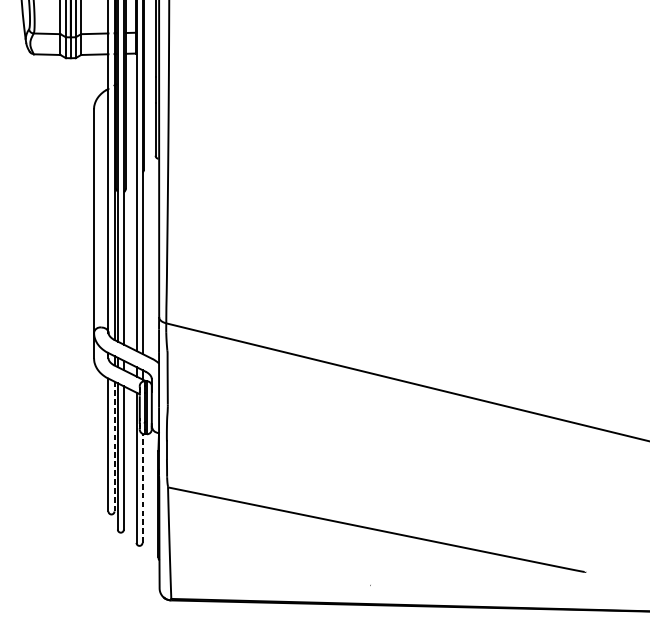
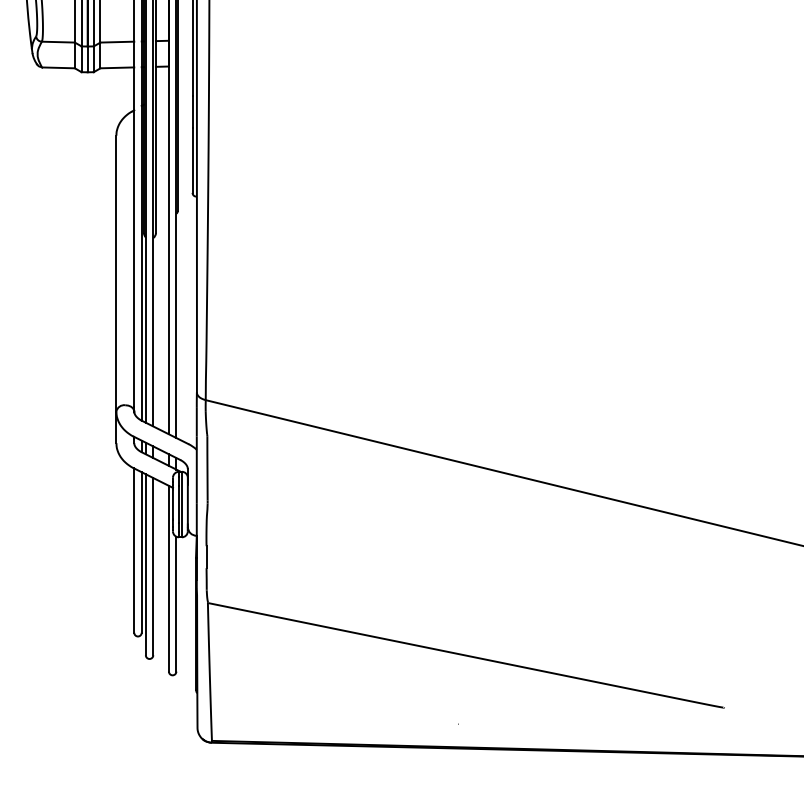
line: (114, 446) -> (141, 552), dashed -> solid
line: (142, 487) -> (176, 603), dashed -> solid

